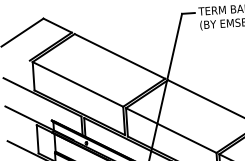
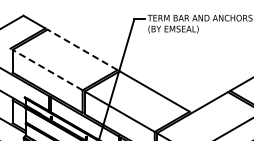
line: (119, 55) -> (82, 49), solid -> dashed
line: (77, 83) -> (47, 69), solid -> dashed

